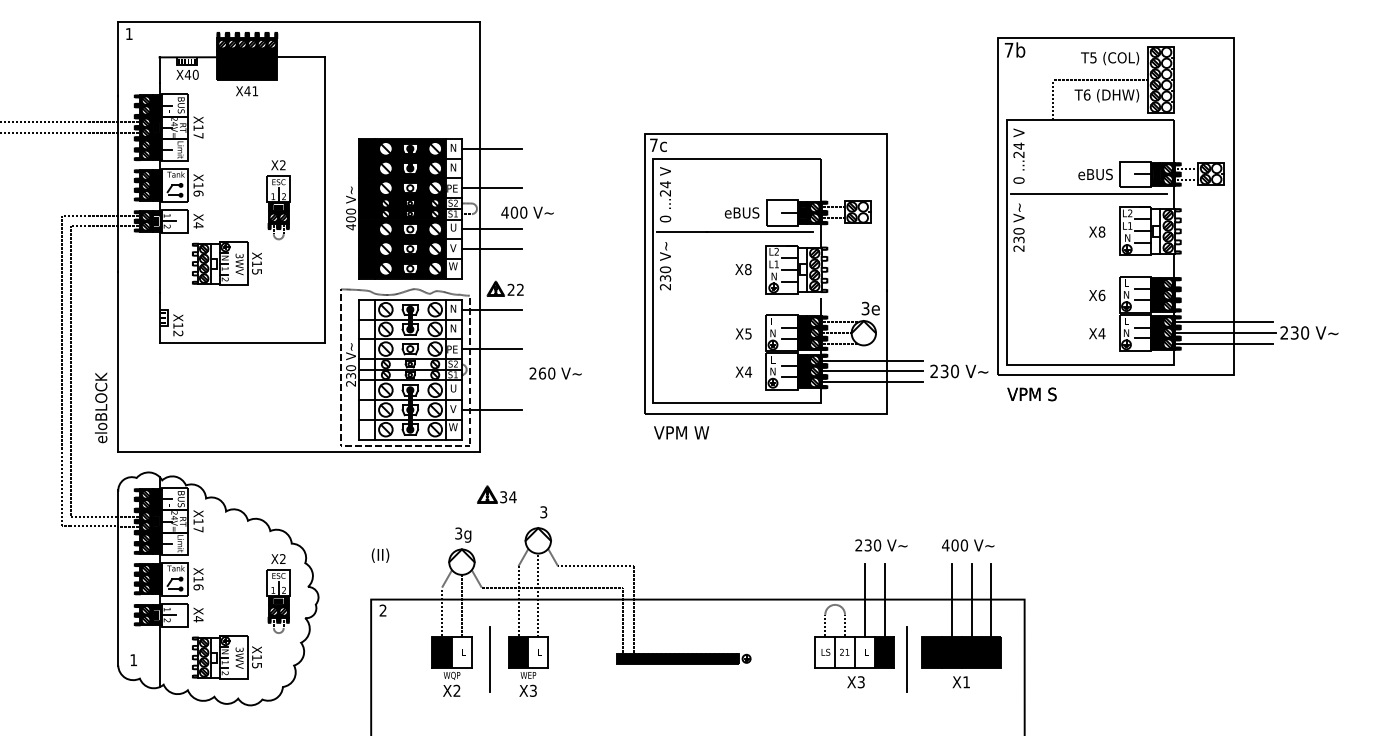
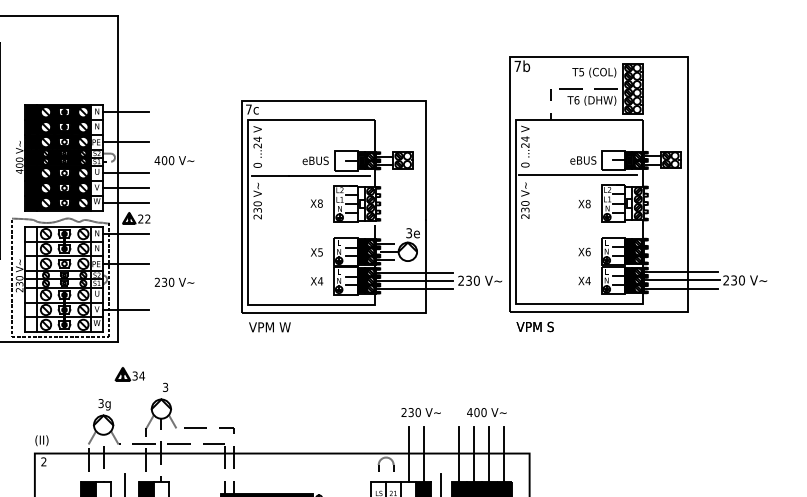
text: (527, 212) -> (174, 160), moved
part: (1167, 219) -> (637, 194), moved
line: (491, 268) -> (125, 202), added
text: (542, 373) -> (164, 282), 260 -> 230
text: (380, 555) -> (41, 440), moved
line: (931, 600) -> (459, 454), added

